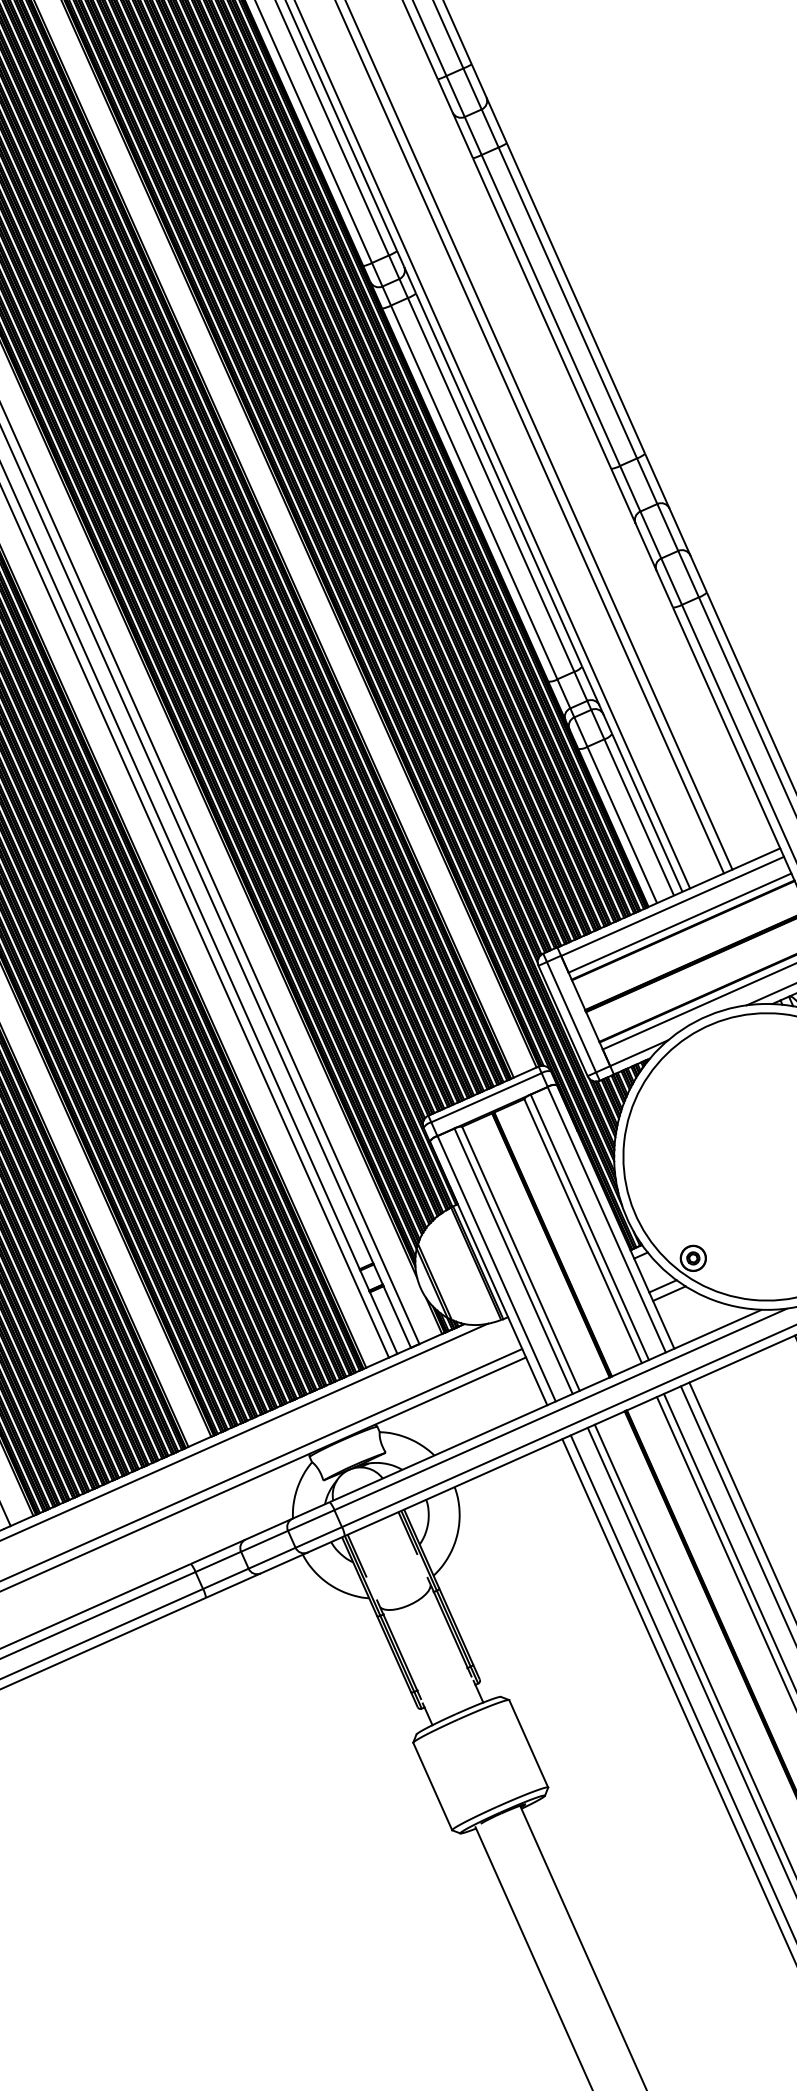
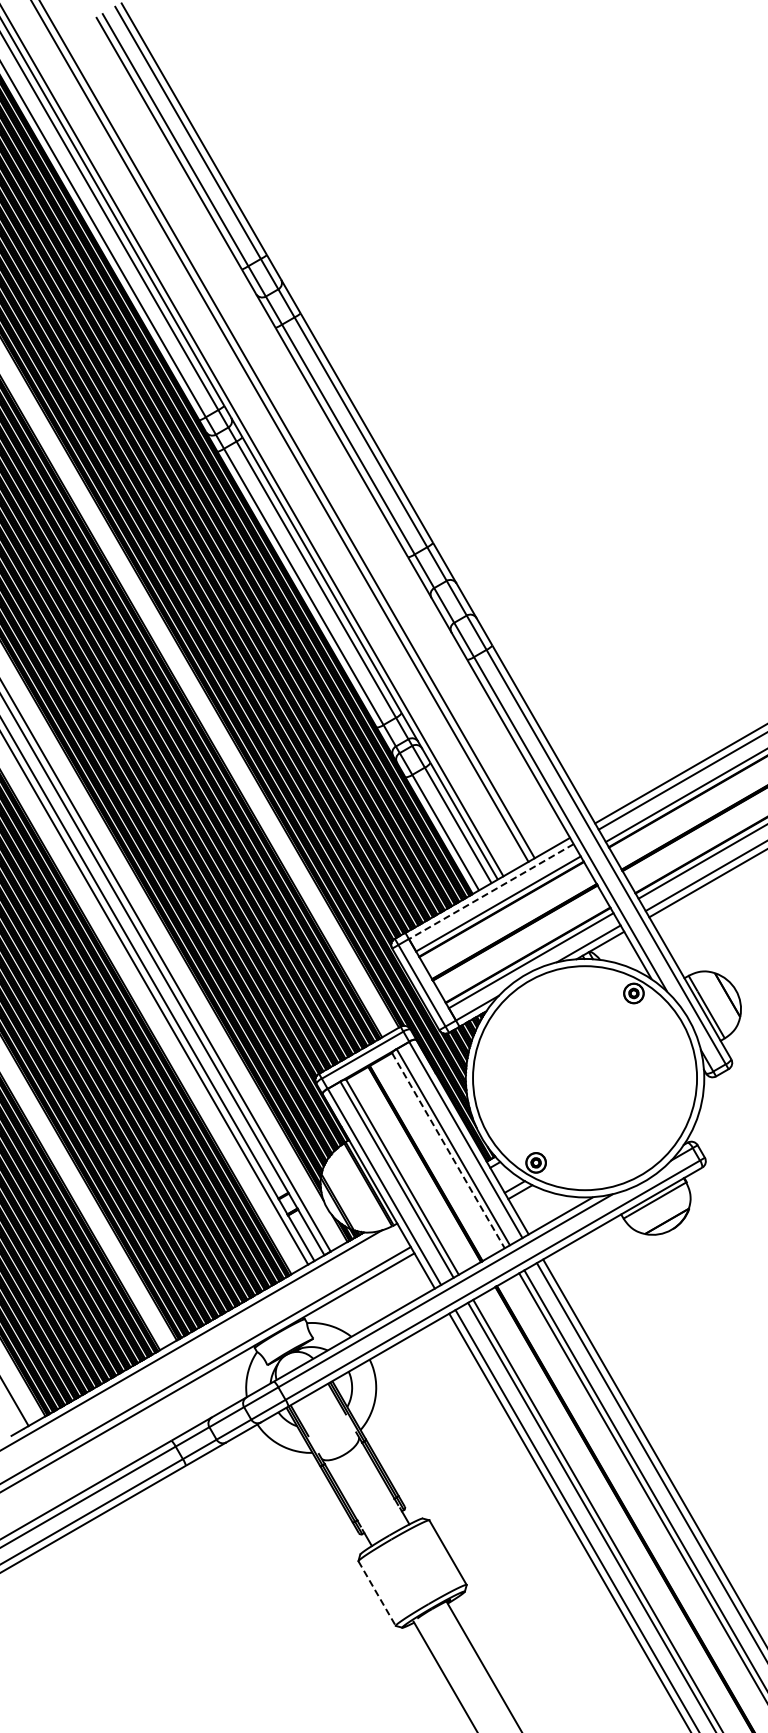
line: (671, 906) -> (490, 891), solid -> dashed
line: (583, 1230) -> (448, 1150), solid -> dashed
line: (433, 1787) -> (377, 1594), solid -> dashed

